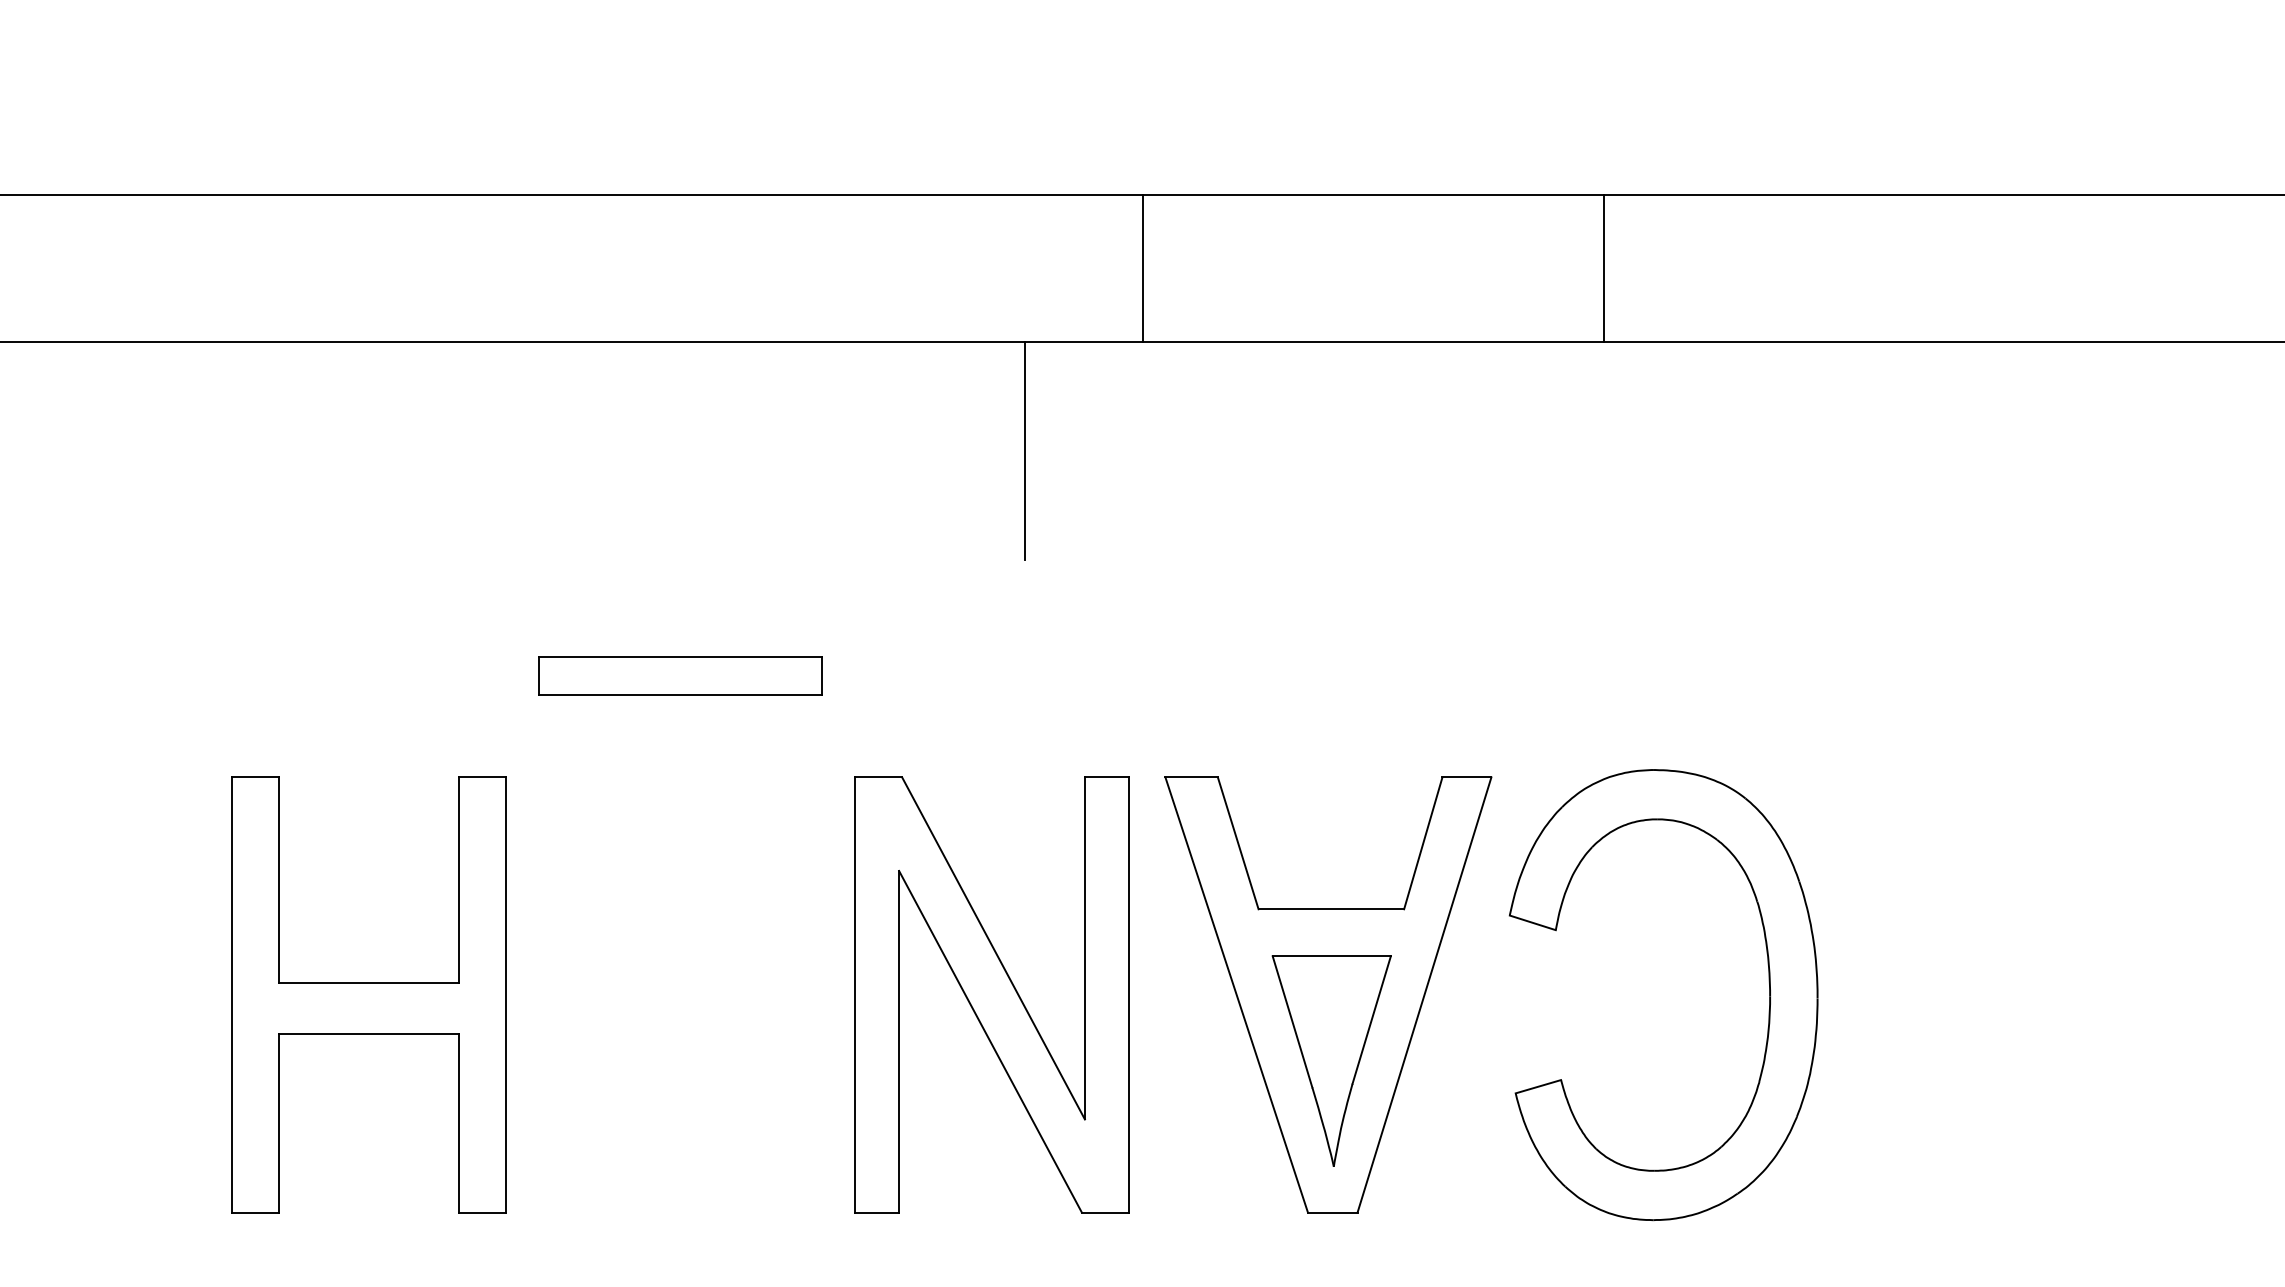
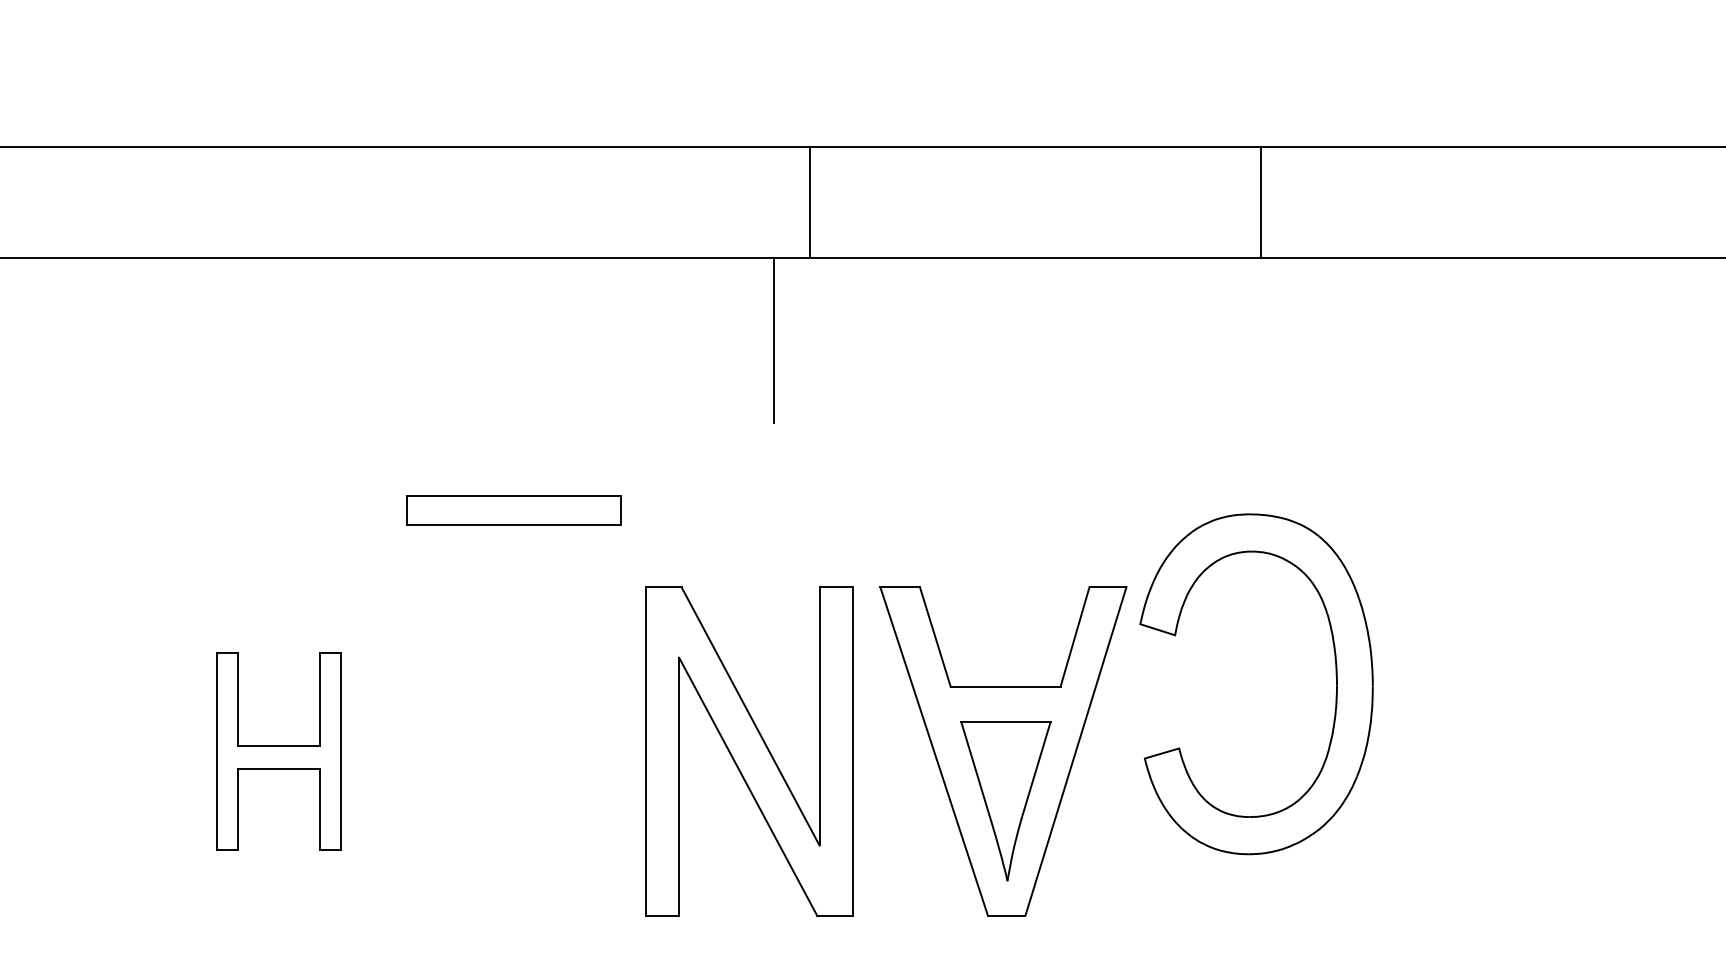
line: (1142, 268) -> (810, 202), moved
line: (1603, 268) -> (1260, 202), moved
part: (1768, 981) -> (1335, 674), moved
part: (368, 994) -> (278, 751), size x0.6

